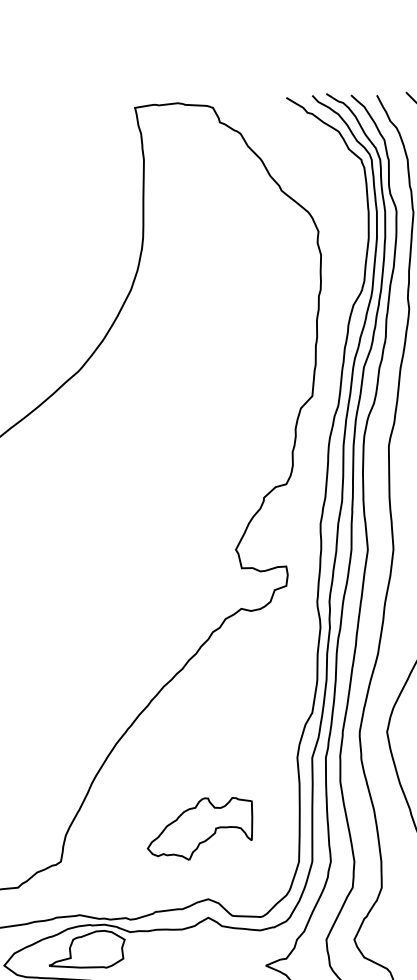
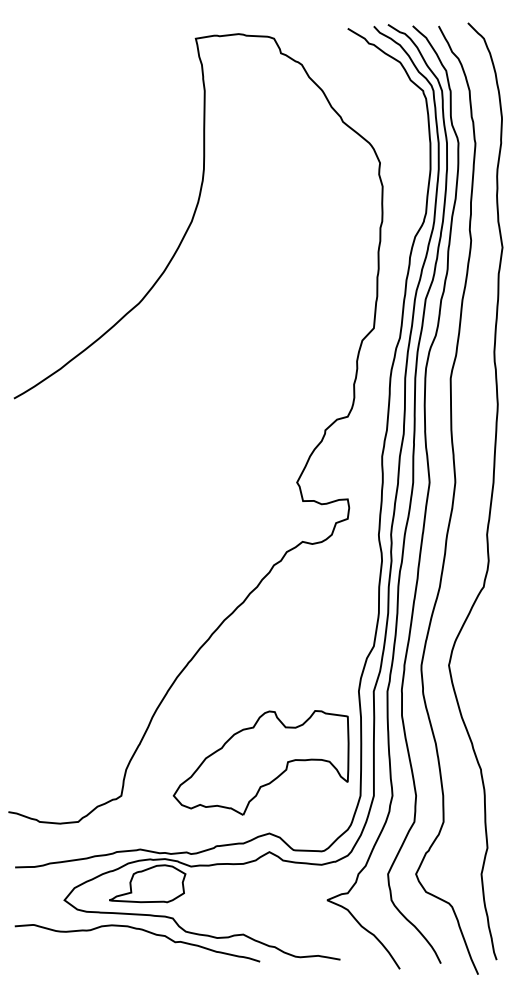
part: (199, 828) -> (260, 762), size x1.67

